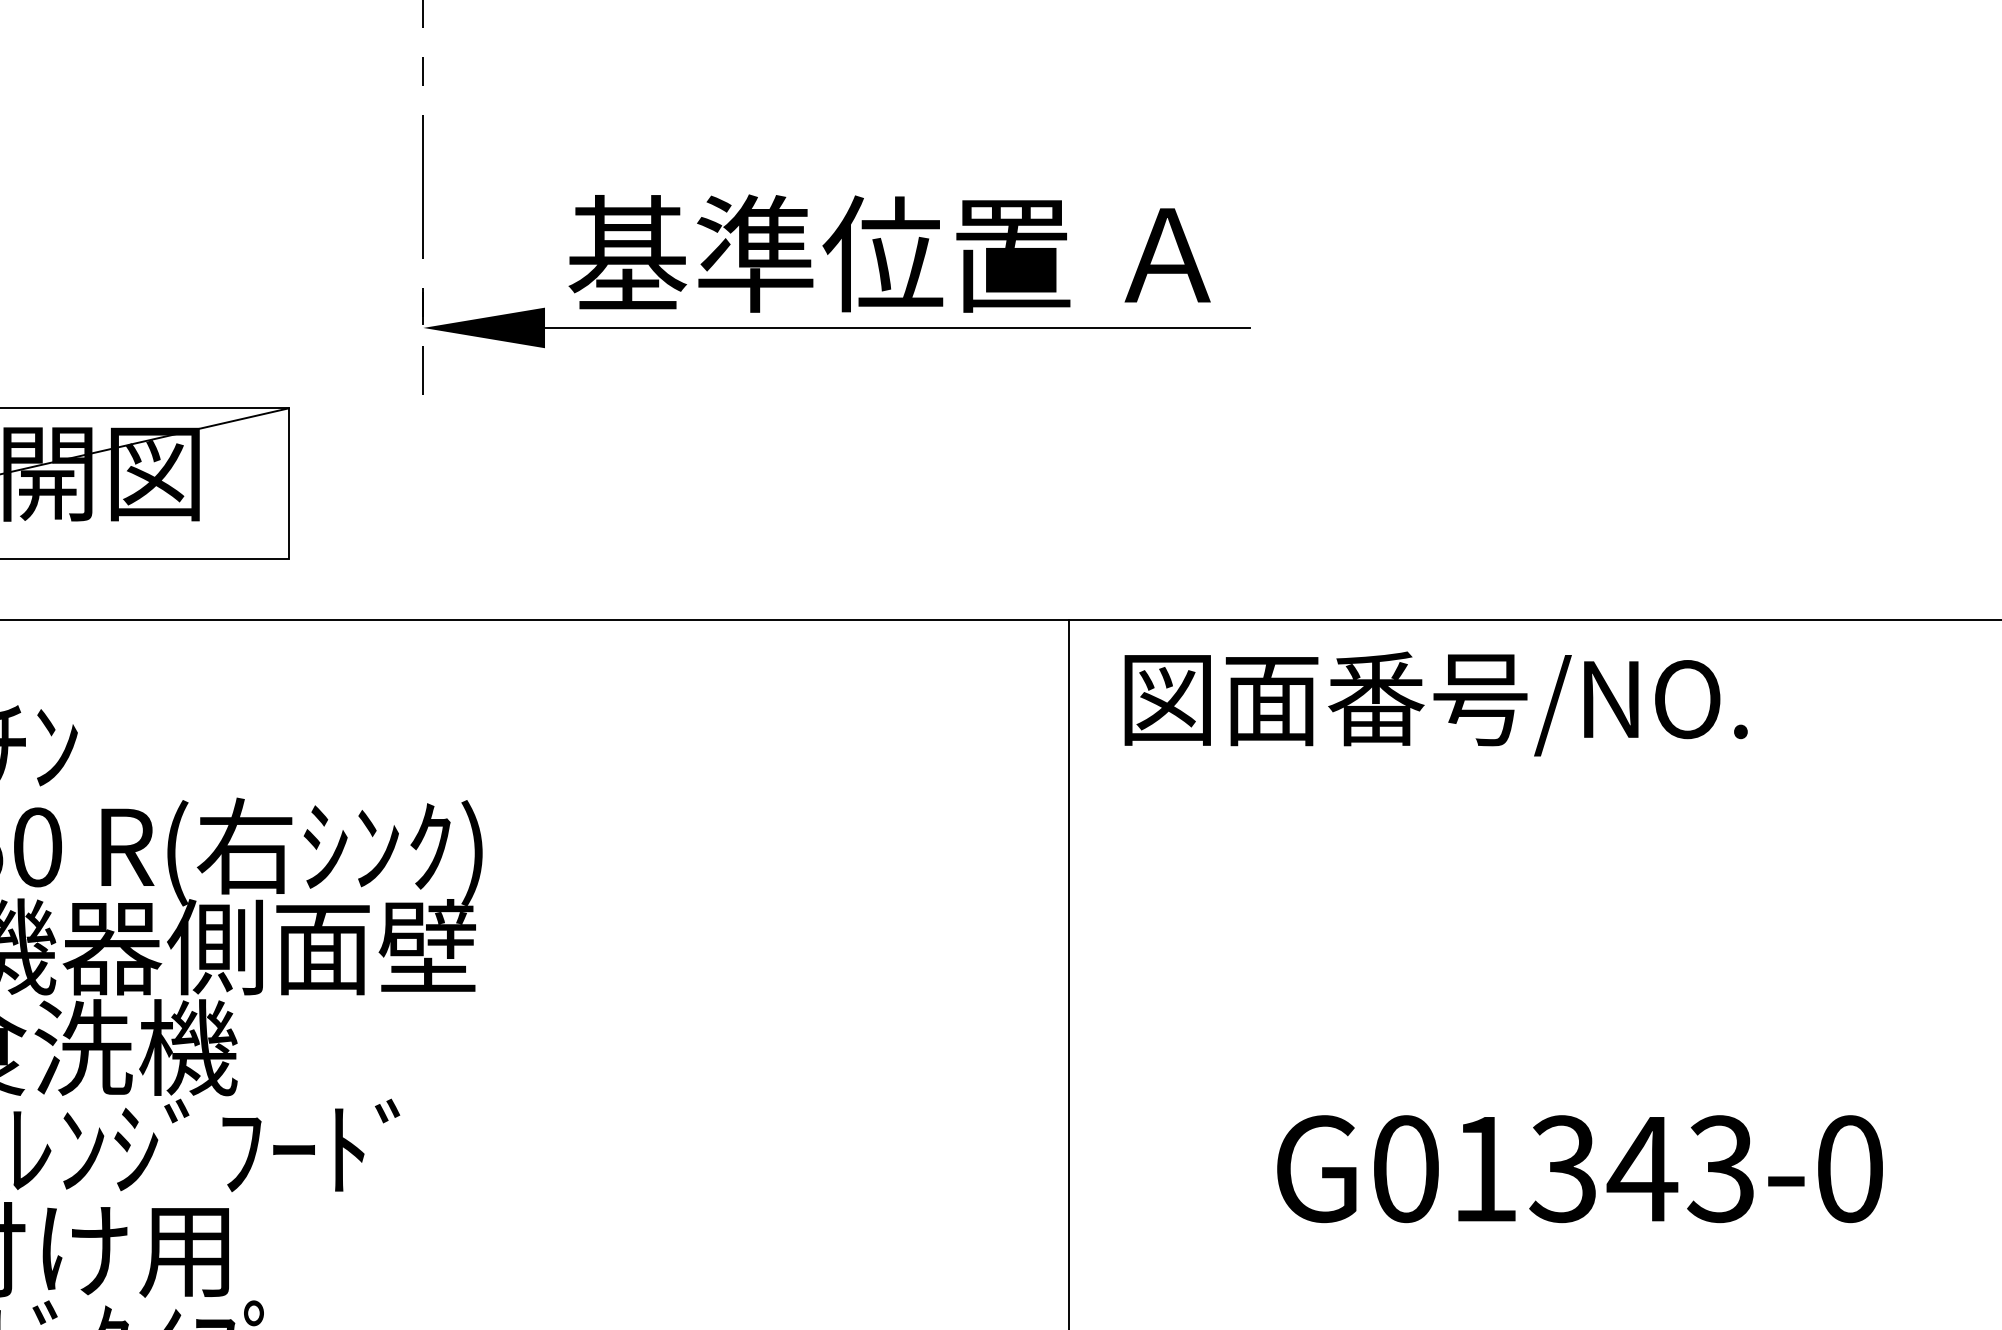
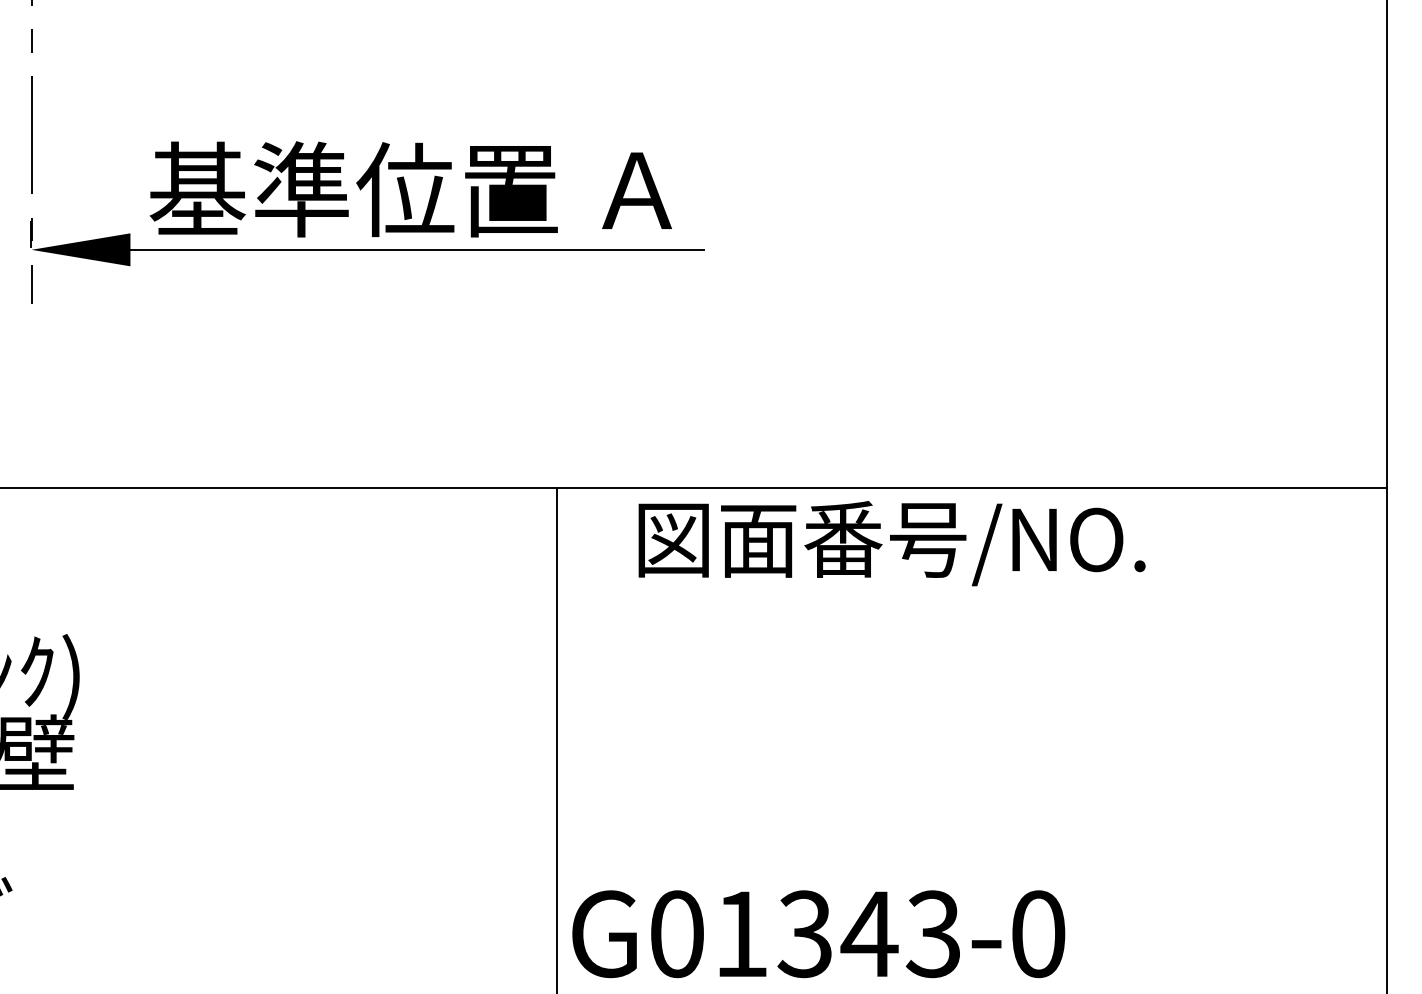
text: (1435, 703) -> (891, 543), moved
text: (1579, 1169) -> (818, 934), moved

